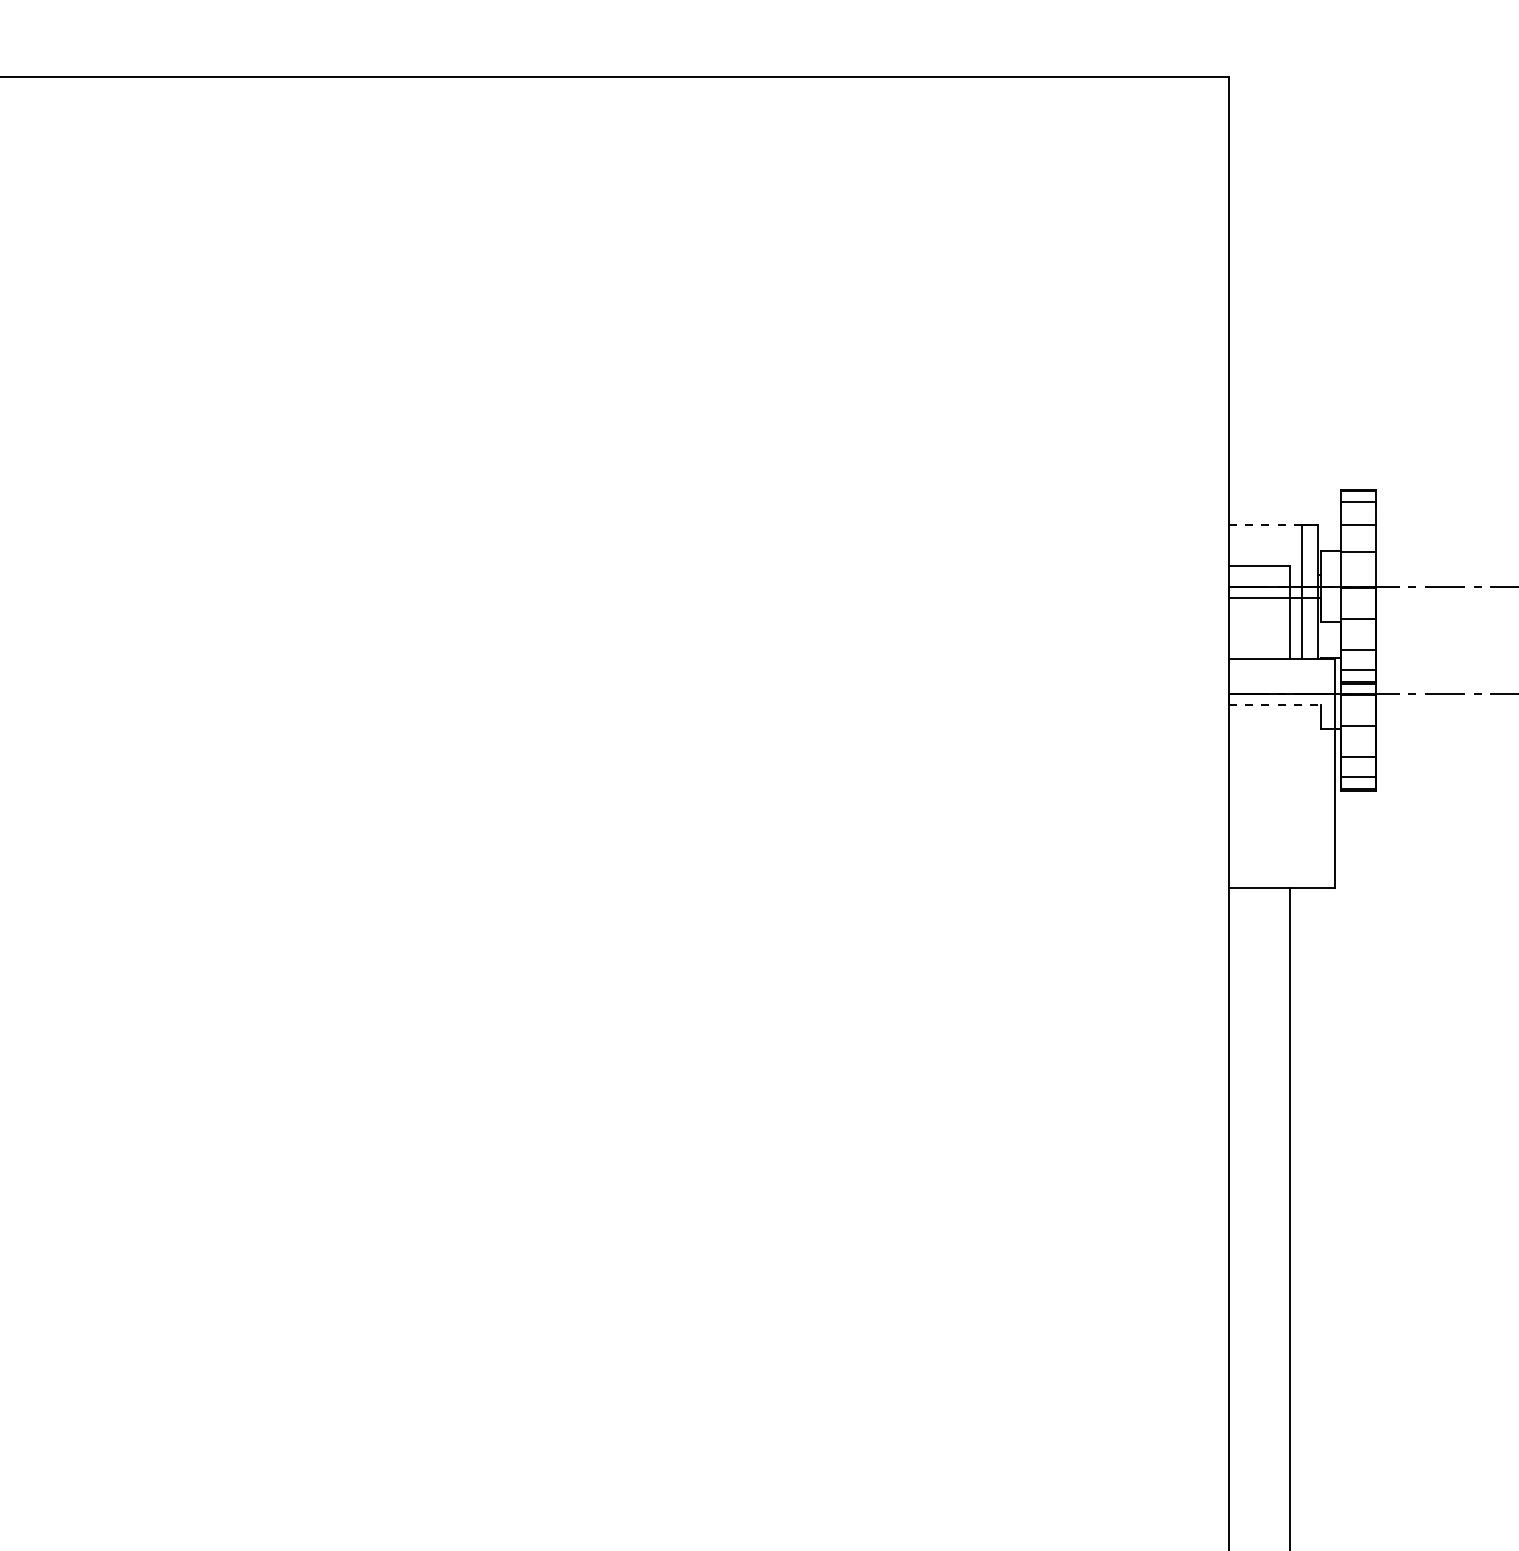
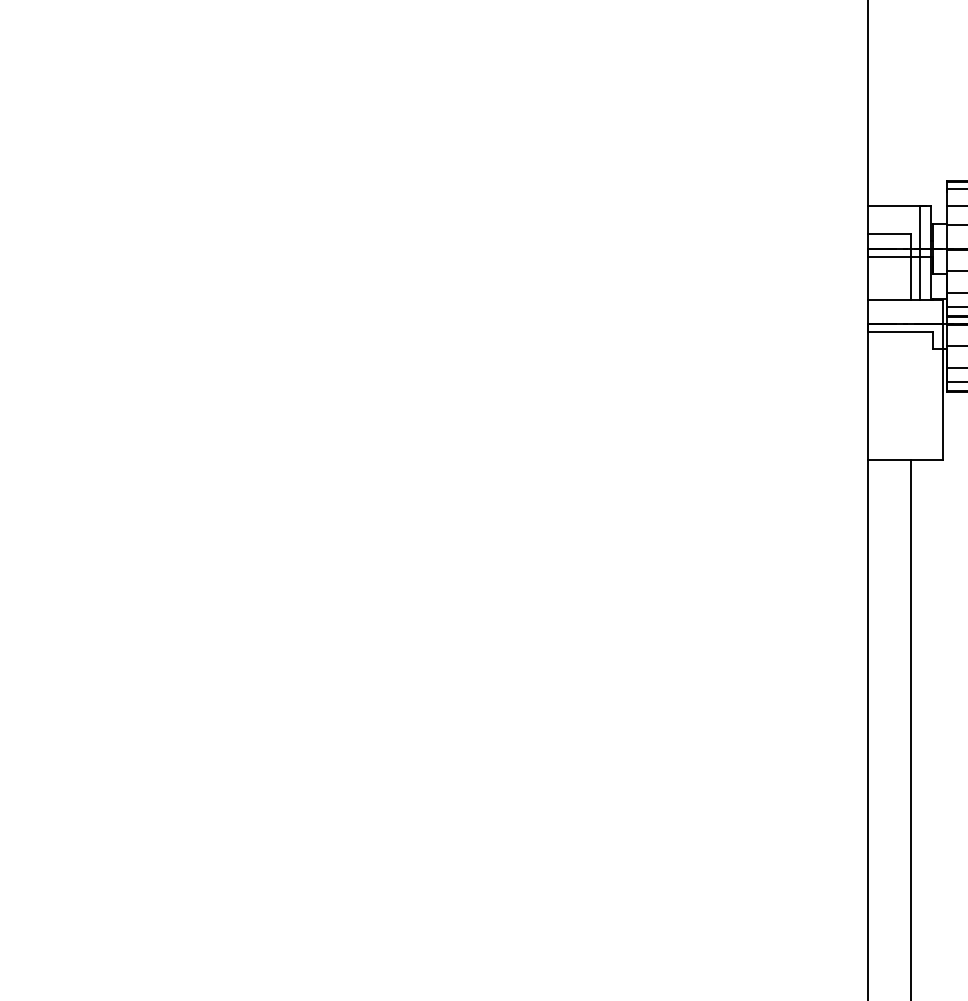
line: (1265, 525) -> (894, 205), dashed -> solid
line: (1275, 704) -> (901, 331), dashed -> solid

